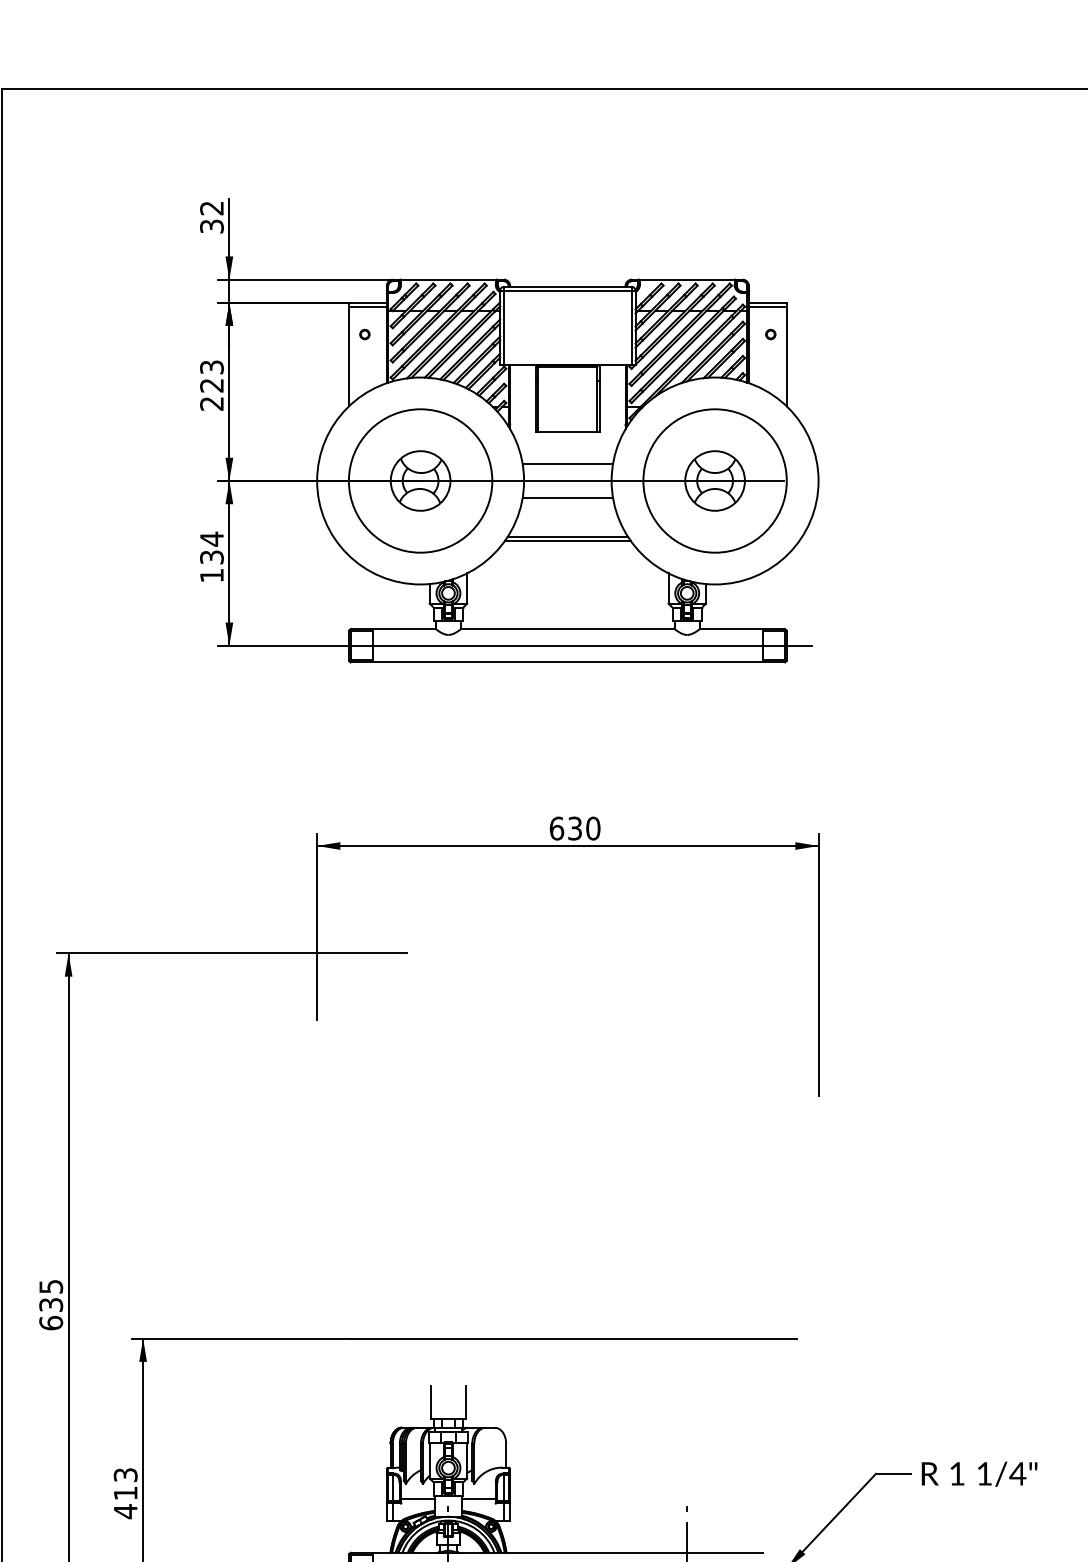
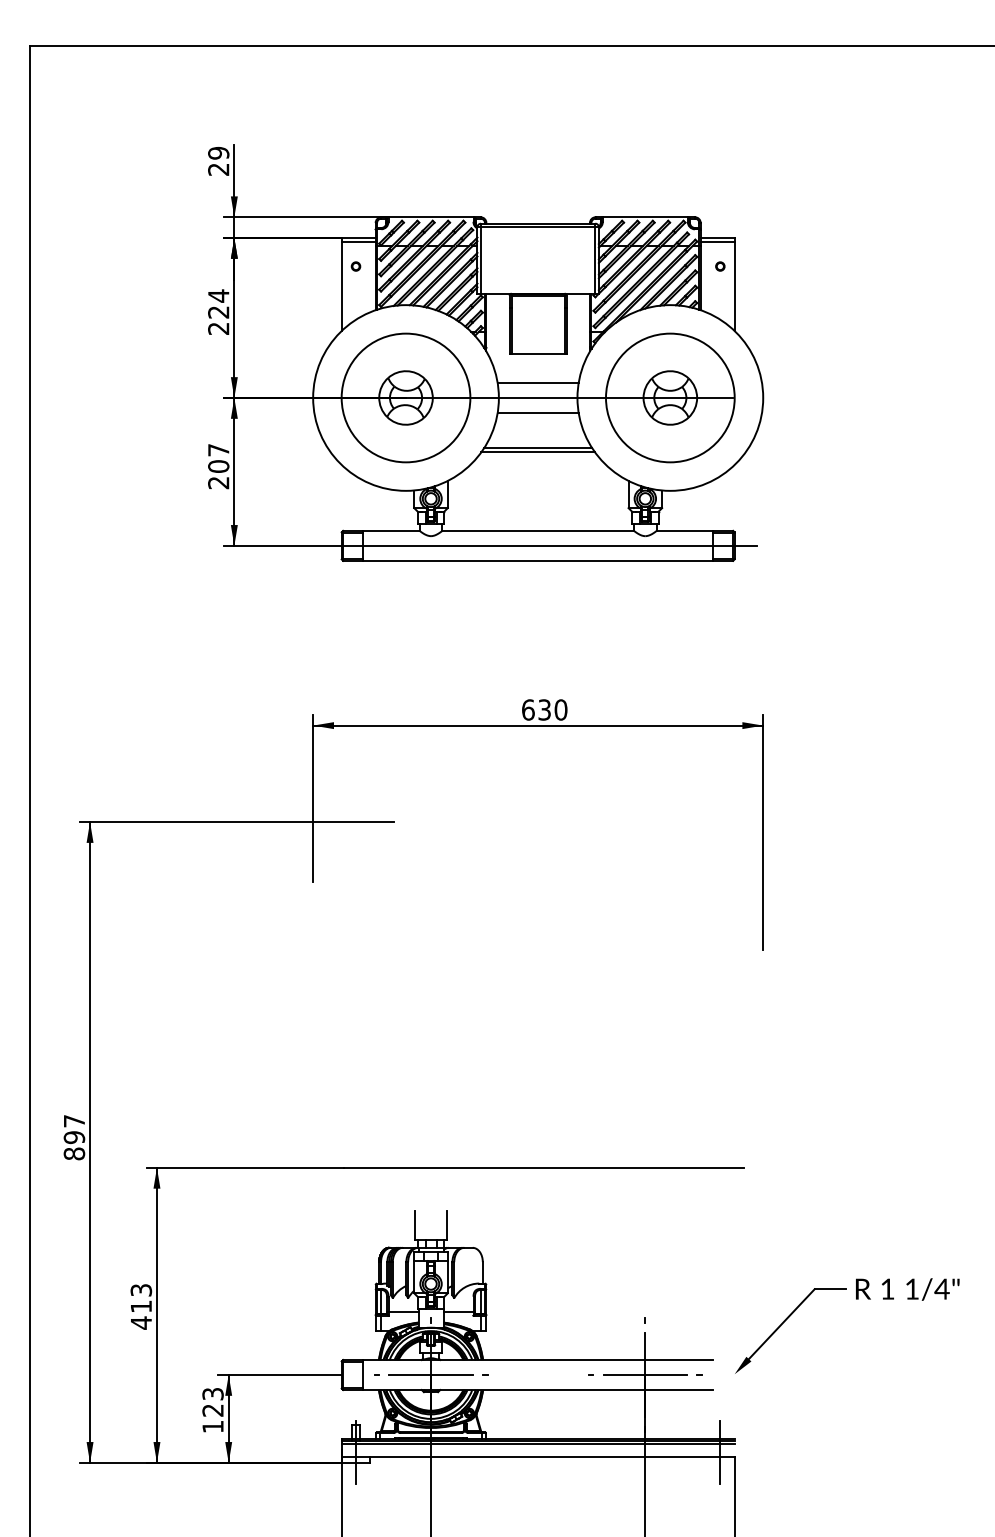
text: (211, 216) -> (218, 160), 32 -> 29
text: (211, 366) -> (218, 295), 223 -> 224
text: (211, 557) -> (218, 466), 134 -> 207
text: (51, 1304) -> (74, 1137), 635 -> 897

